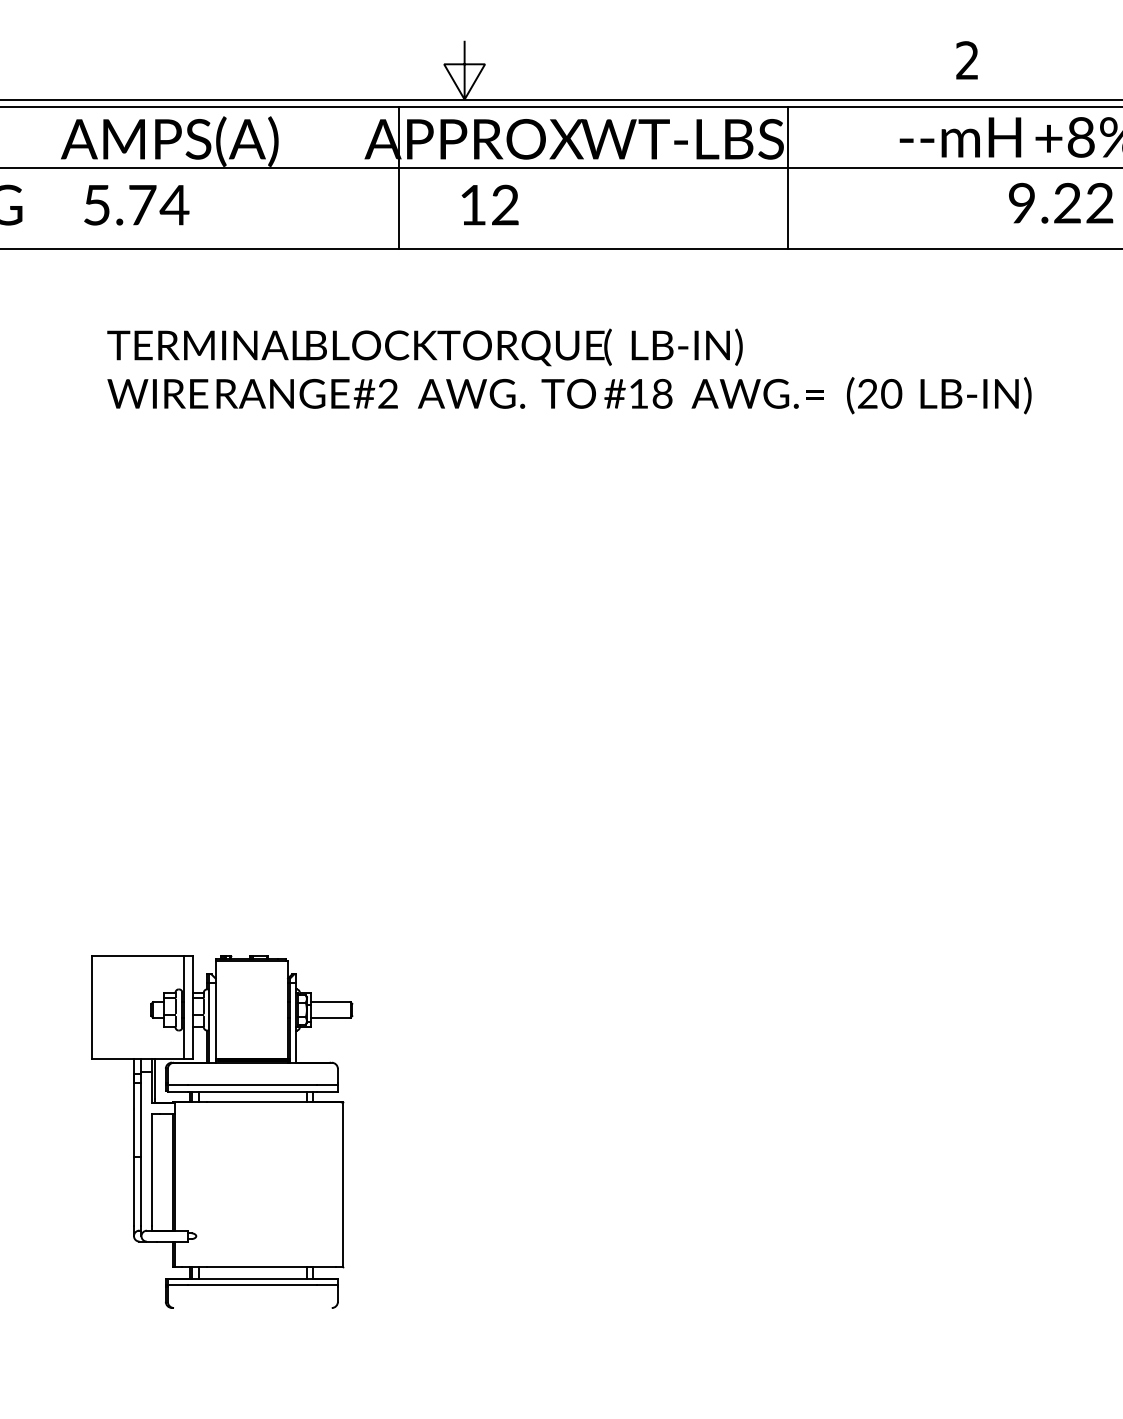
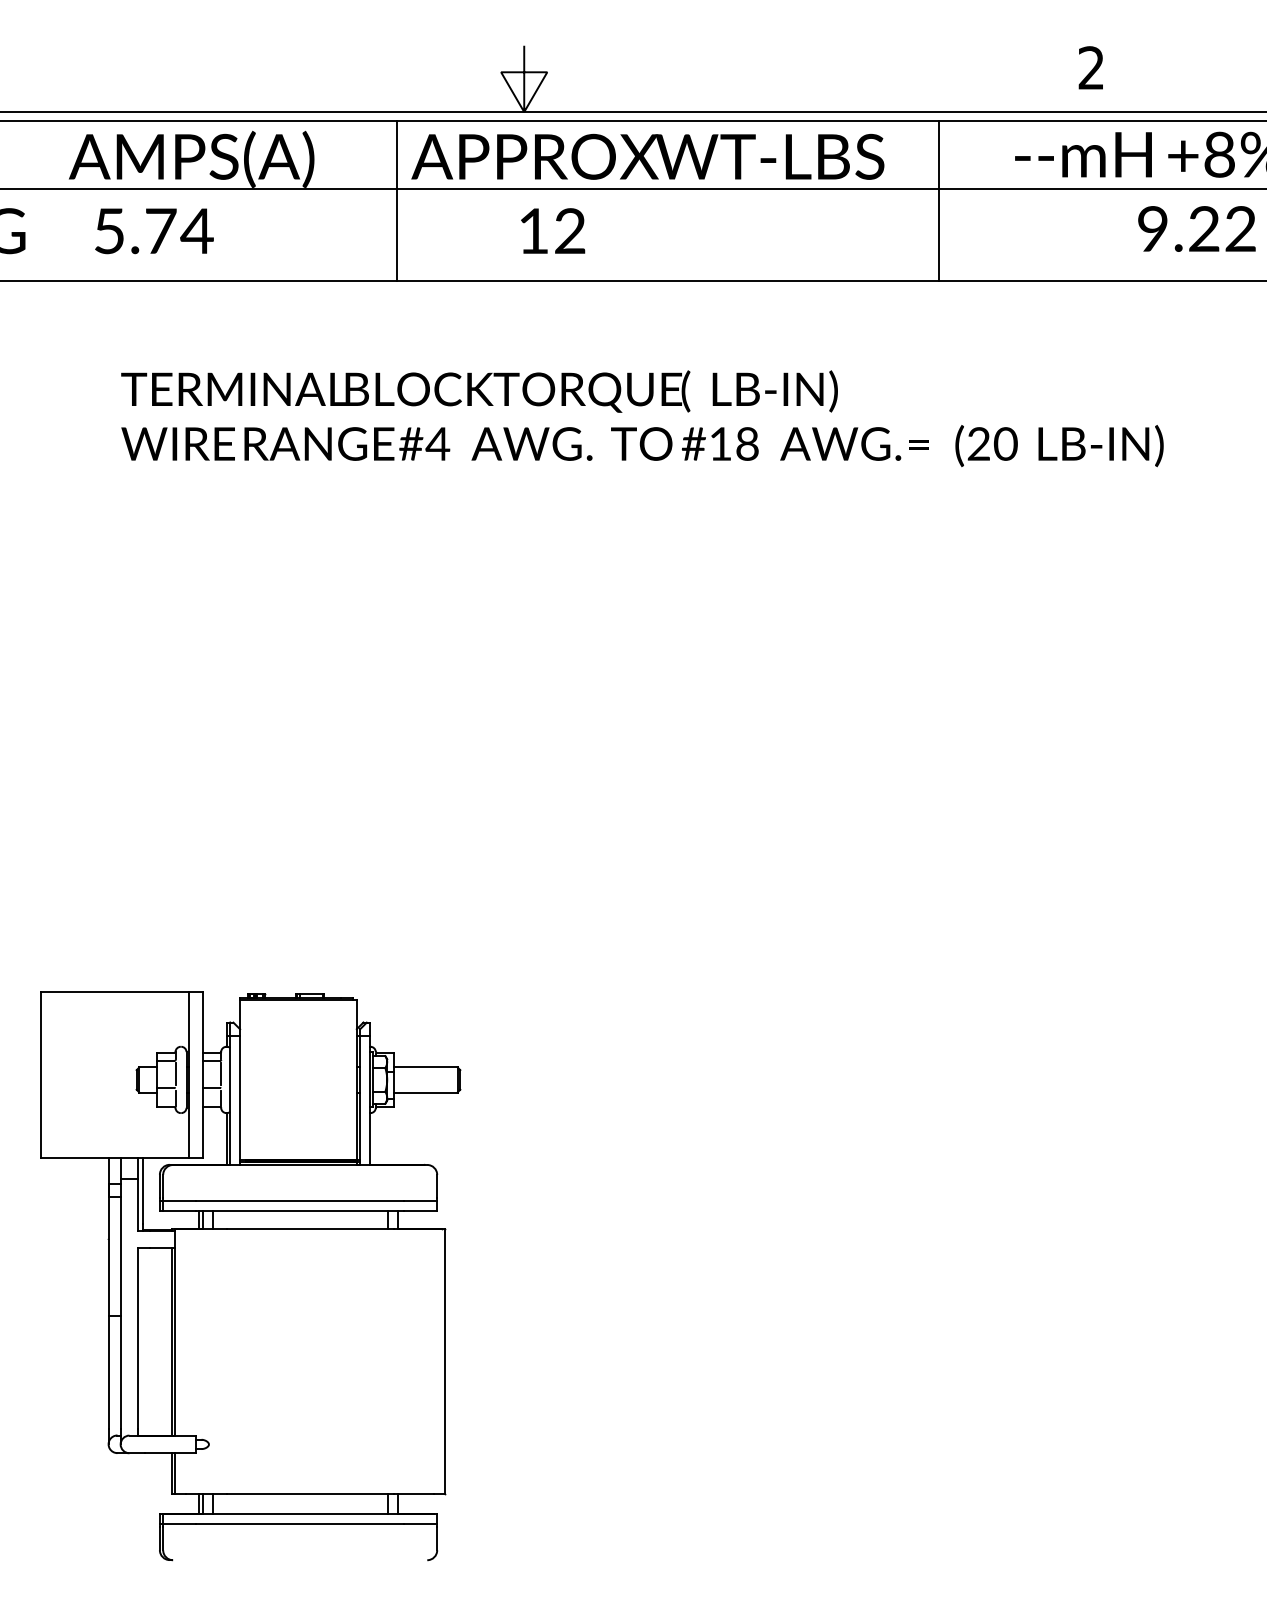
line: (399, 177) -> (396, 200), moved
line: (788, 177) -> (939, 200), moved
text: (387, 393) -> (437, 443), #2 -> #4
part: (221, 1131) -> (250, 1276), size x1.43

